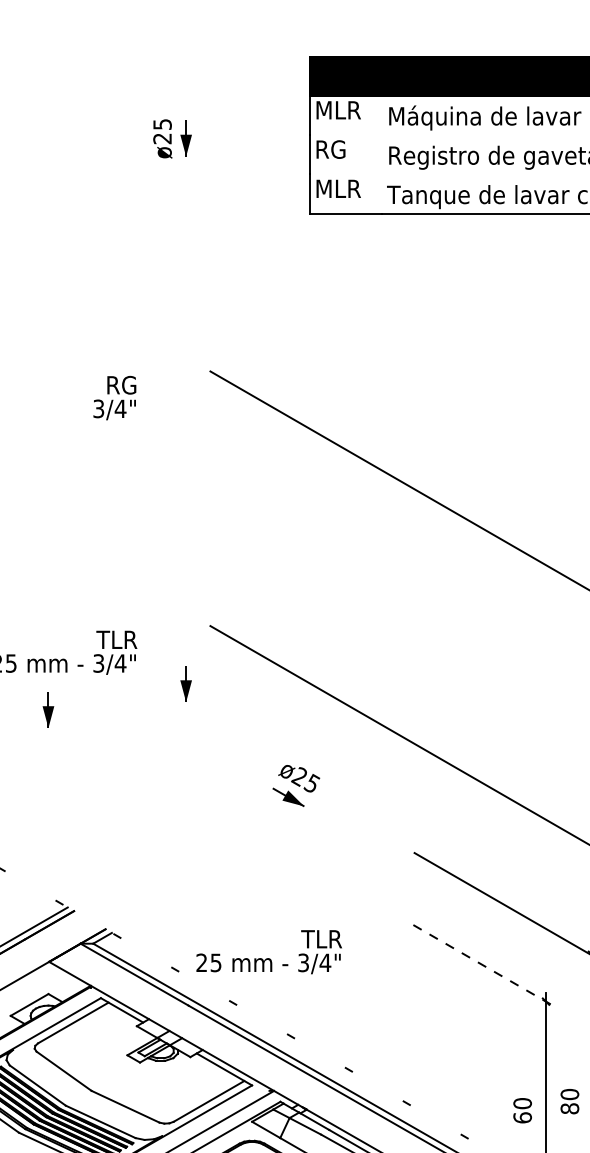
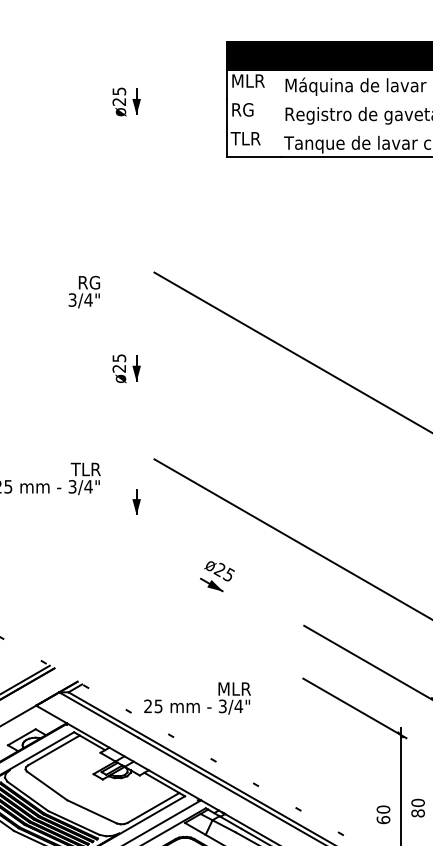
text: (337, 188) -> (247, 138), MLR -> TLR
part: (172, 502) -> (126, 368), added
part: (48, 709) -> (35, 520), removed
text: (305, 938) -> (224, 688), TLR -> MLR
line: (483, 965) -> (354, 708), dashed -> solid

